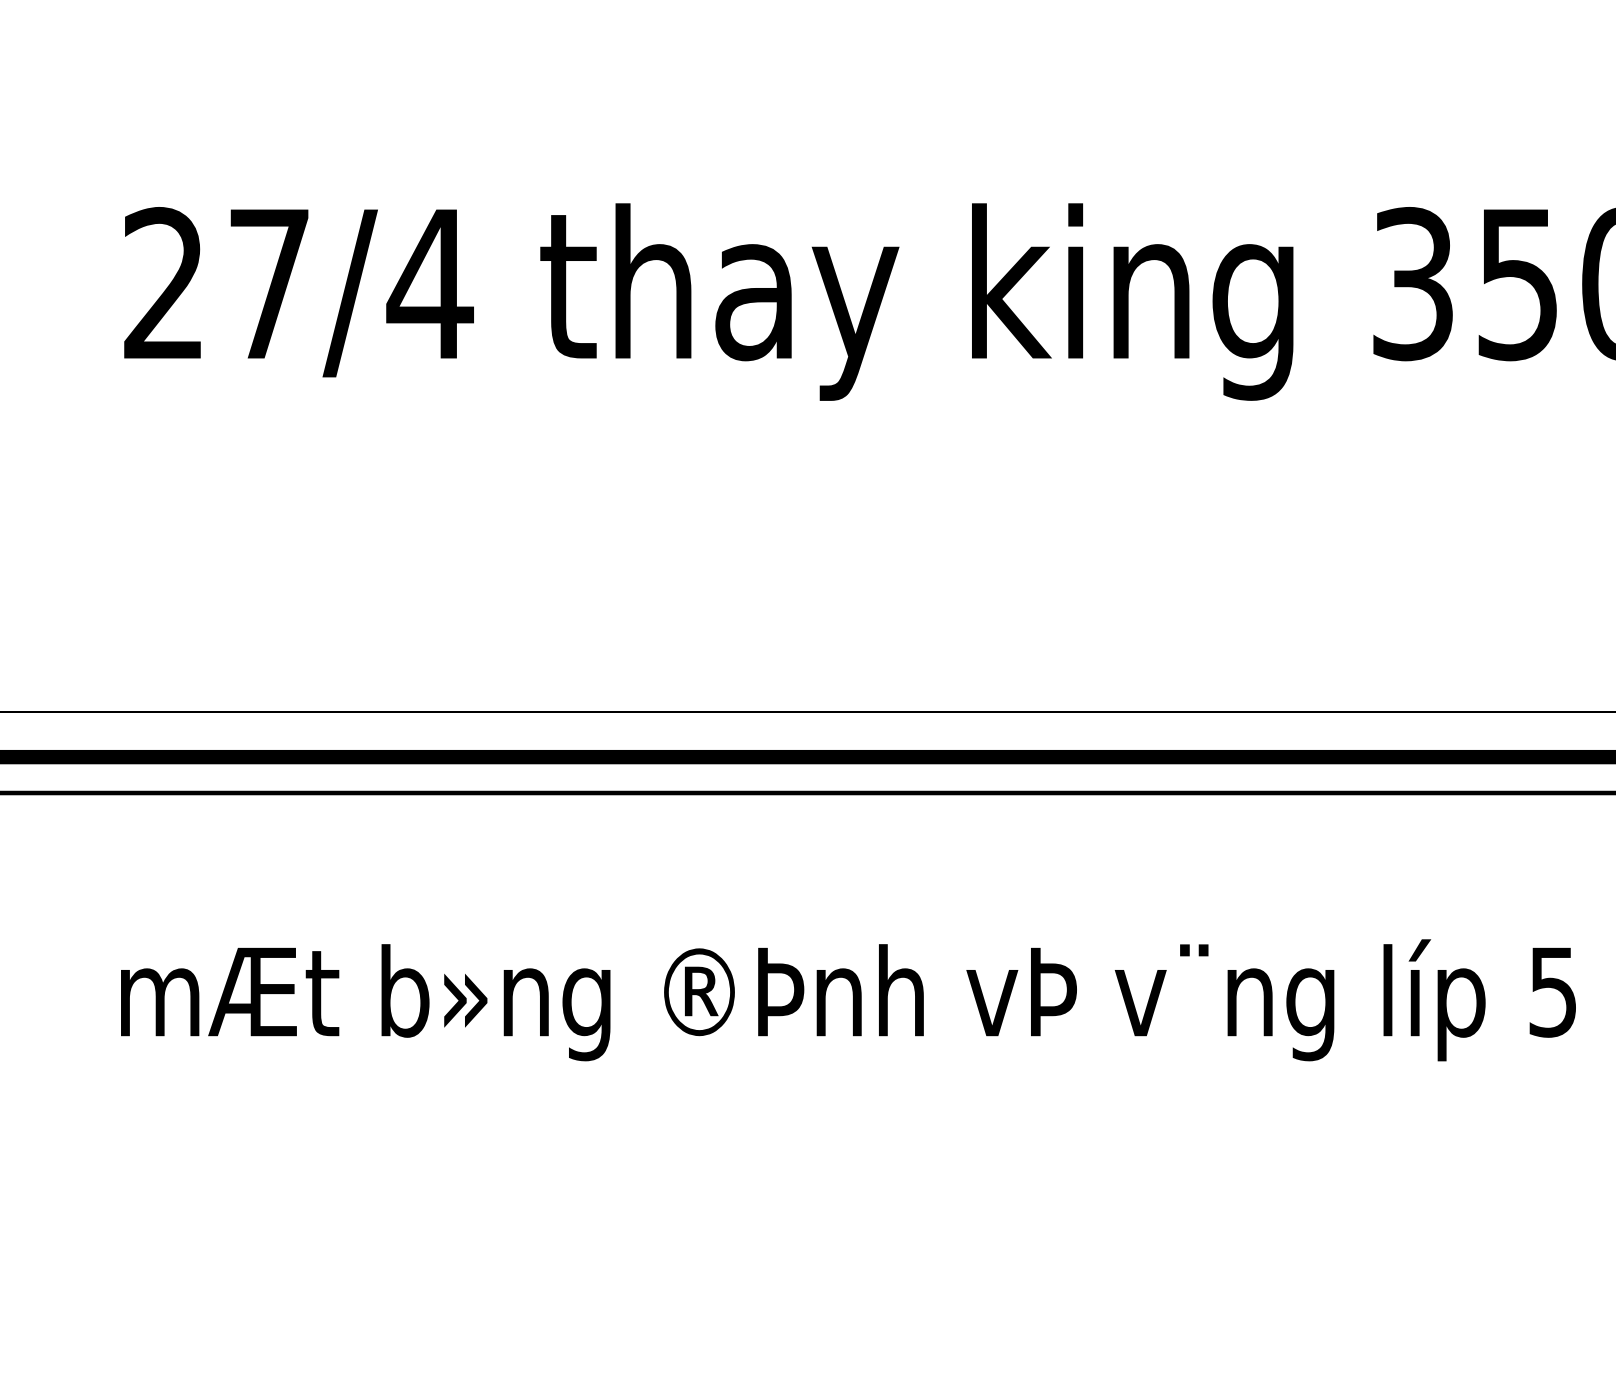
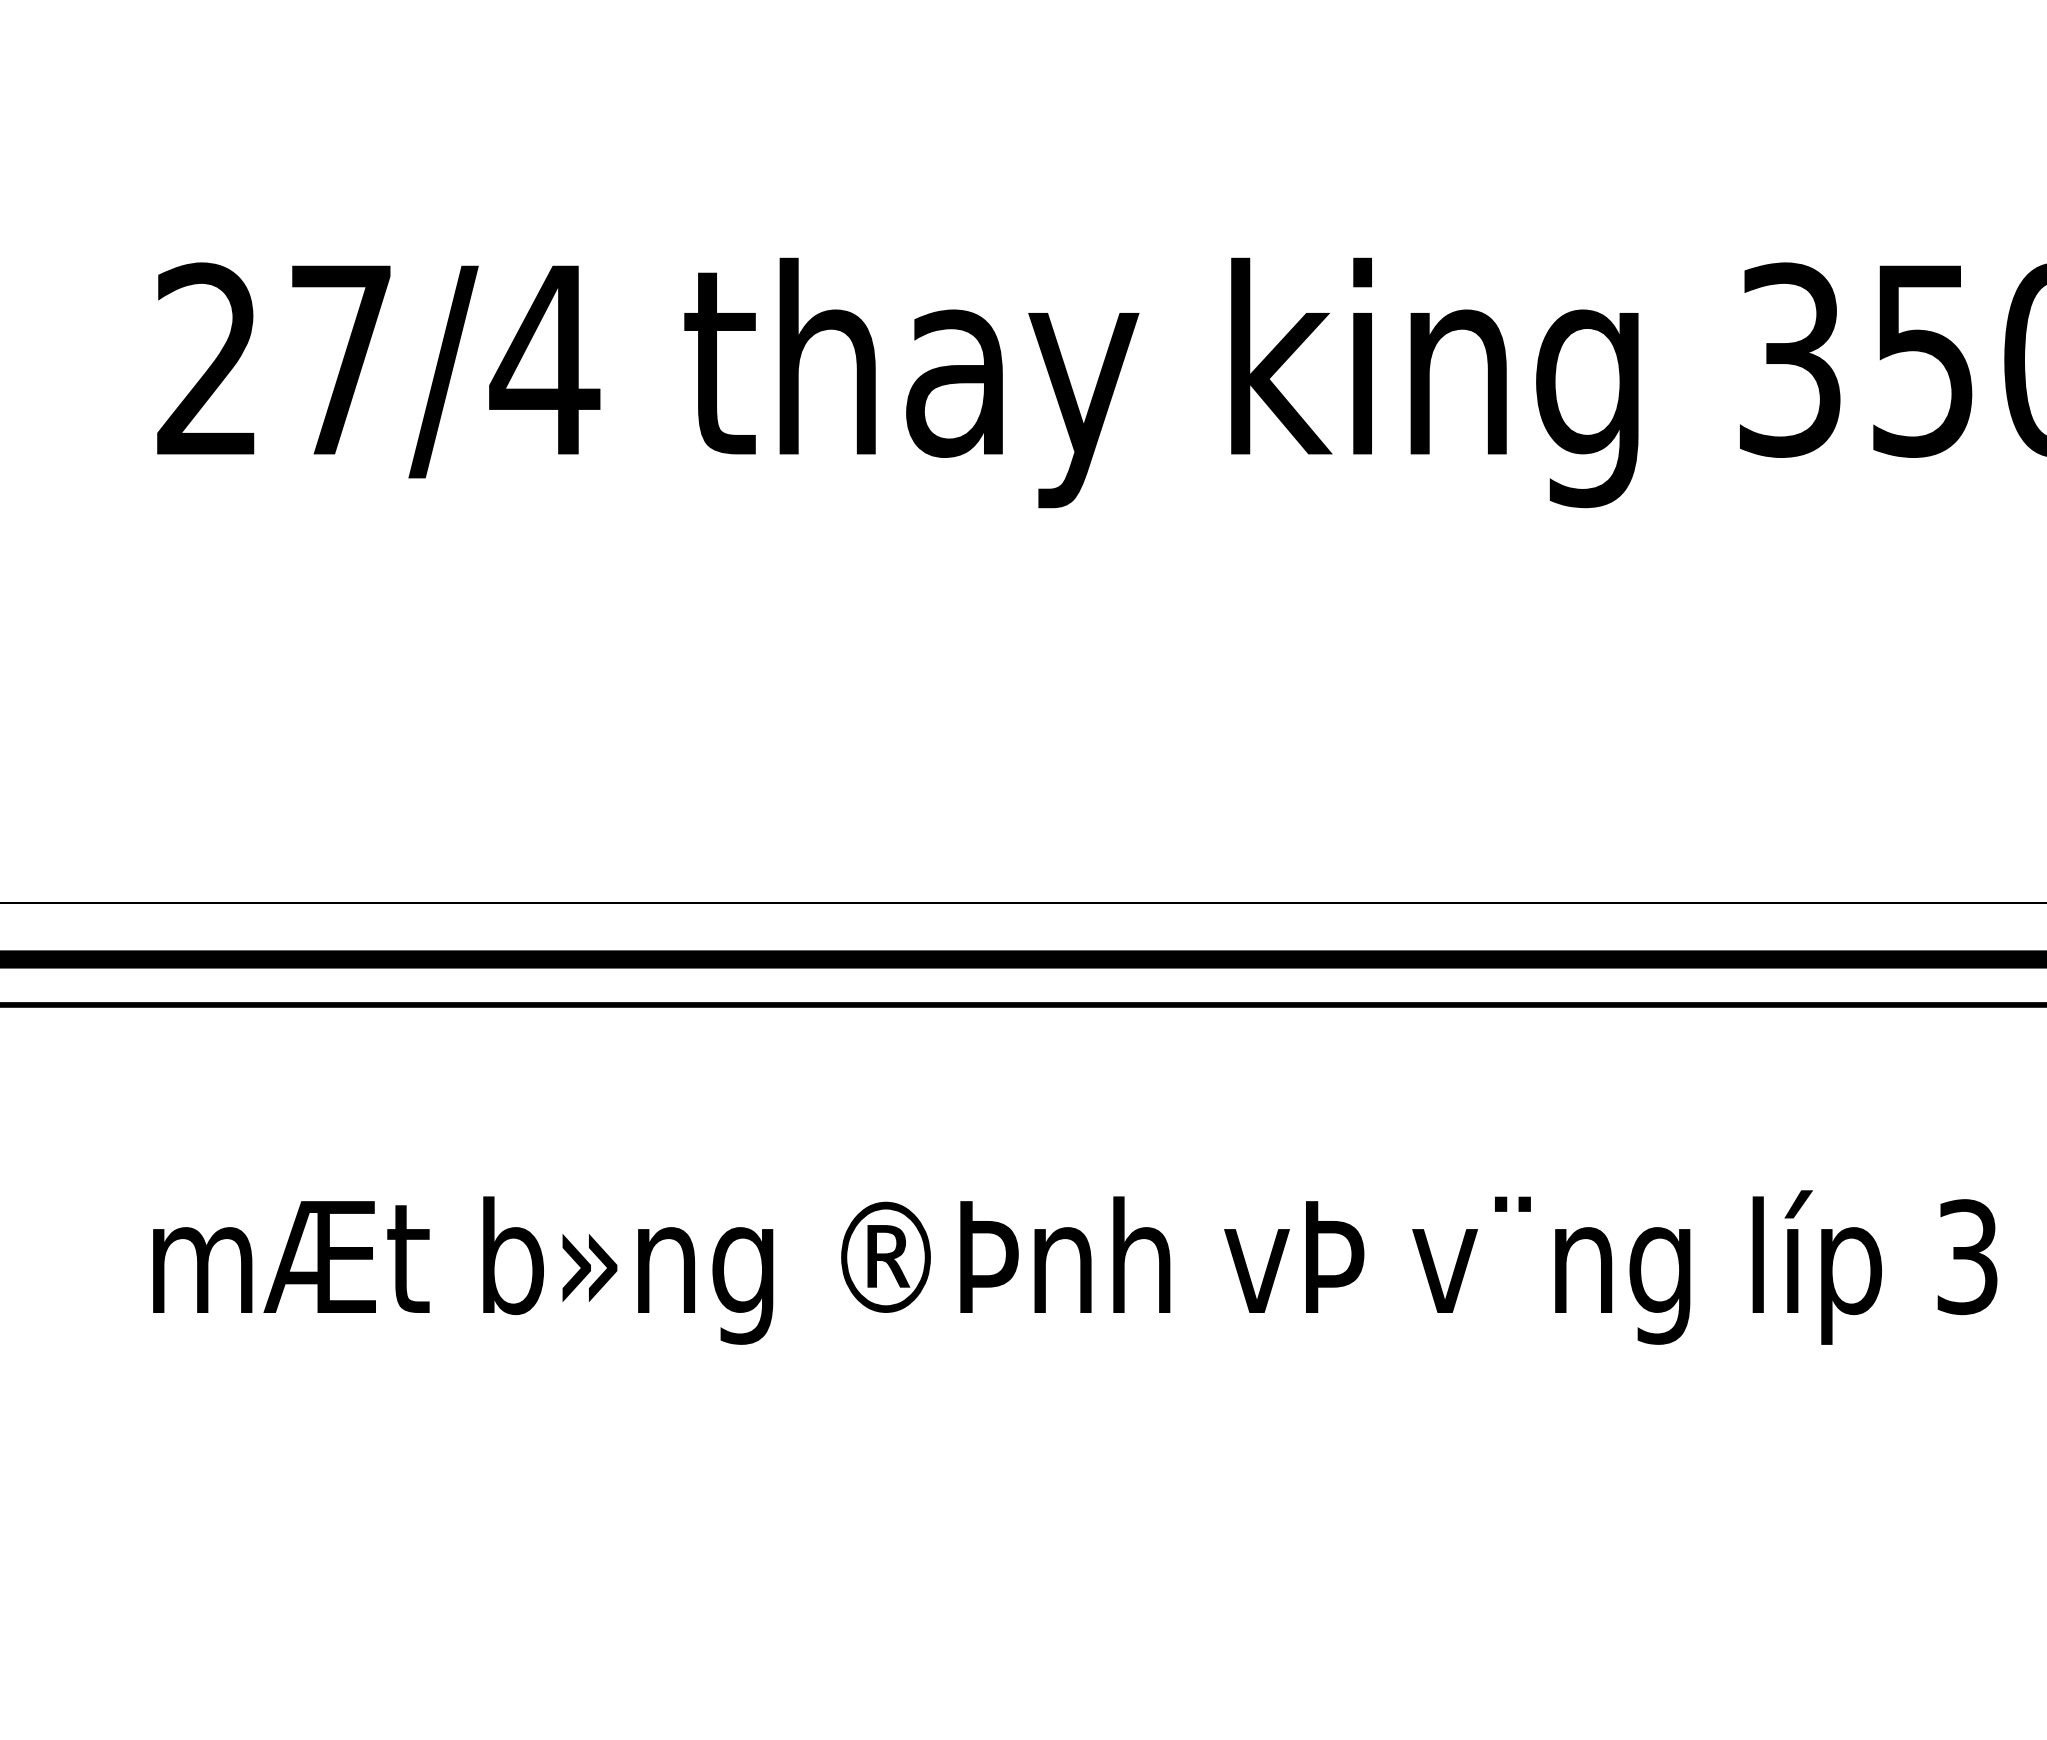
text: (1553, 991) -> (1967, 1256), 5 -> 3

